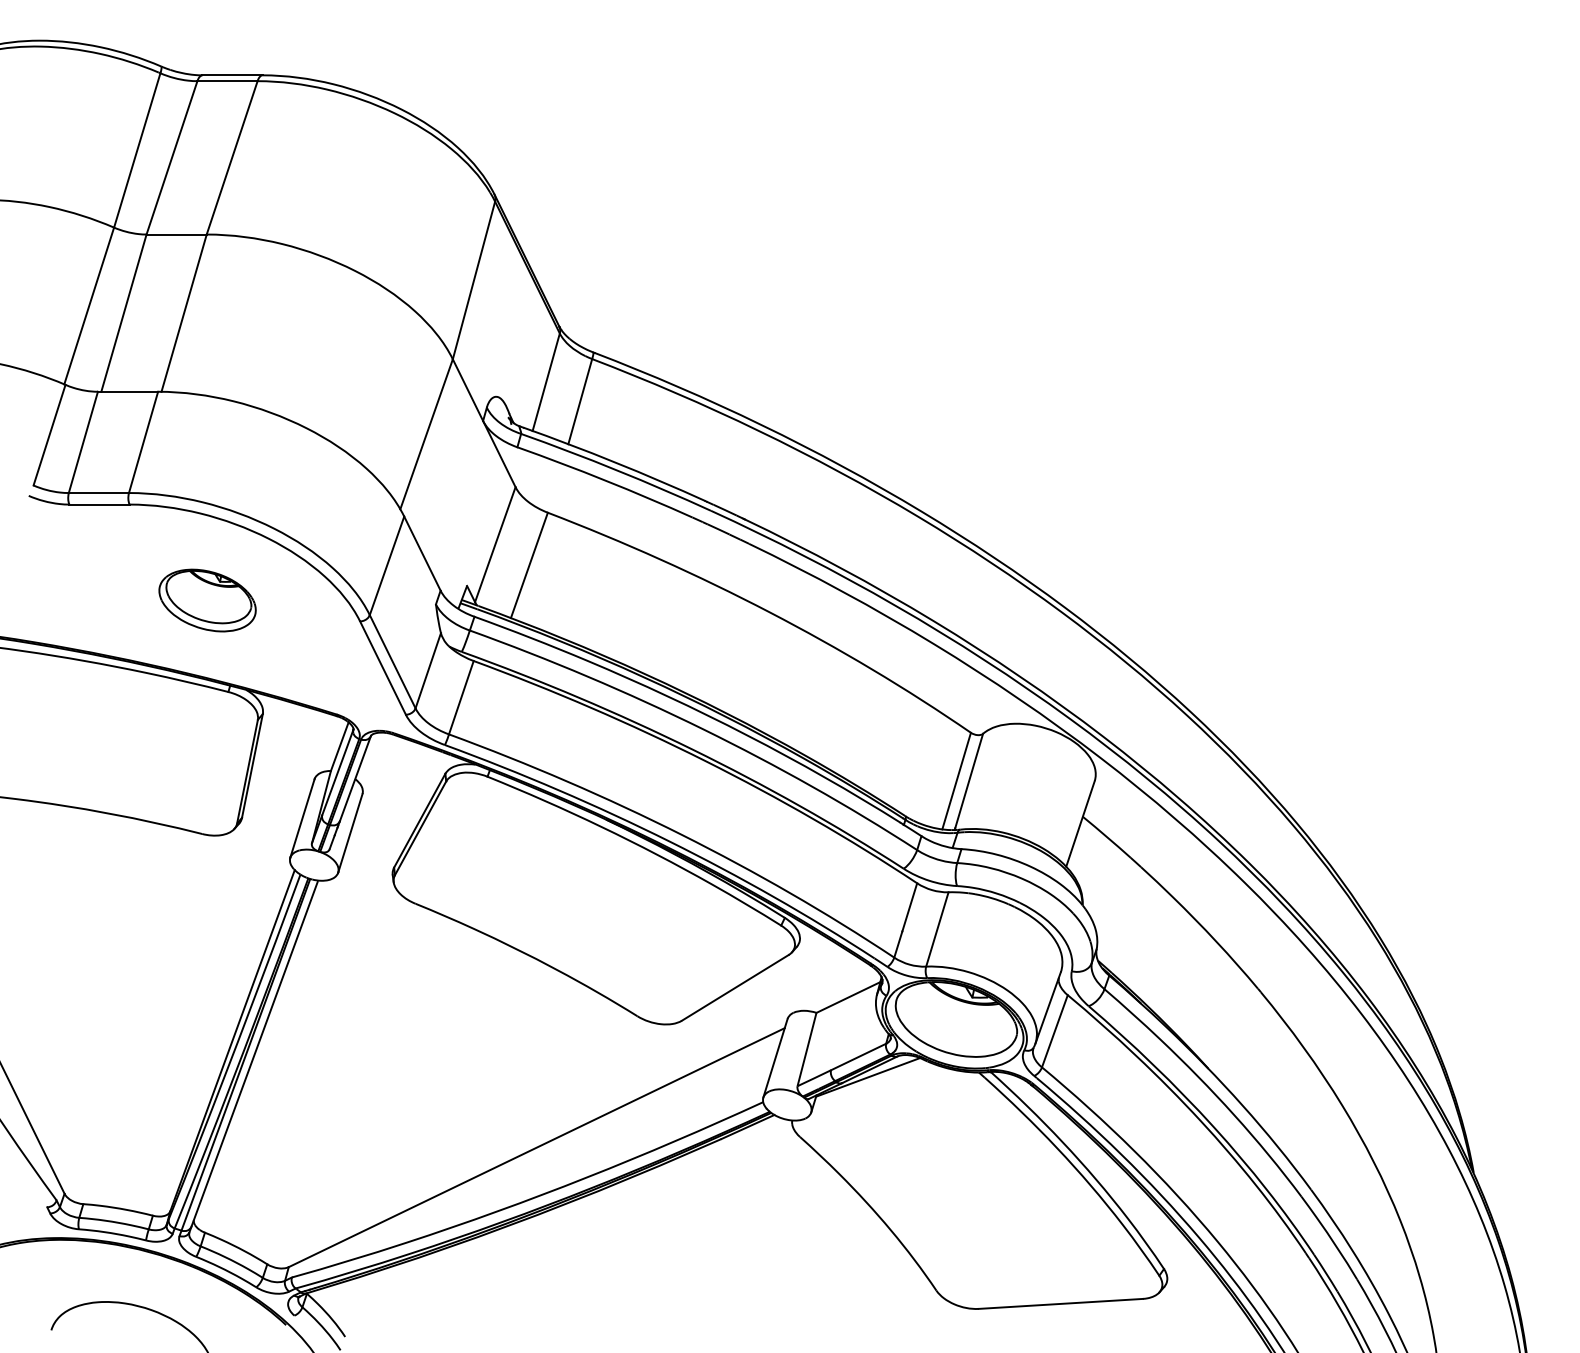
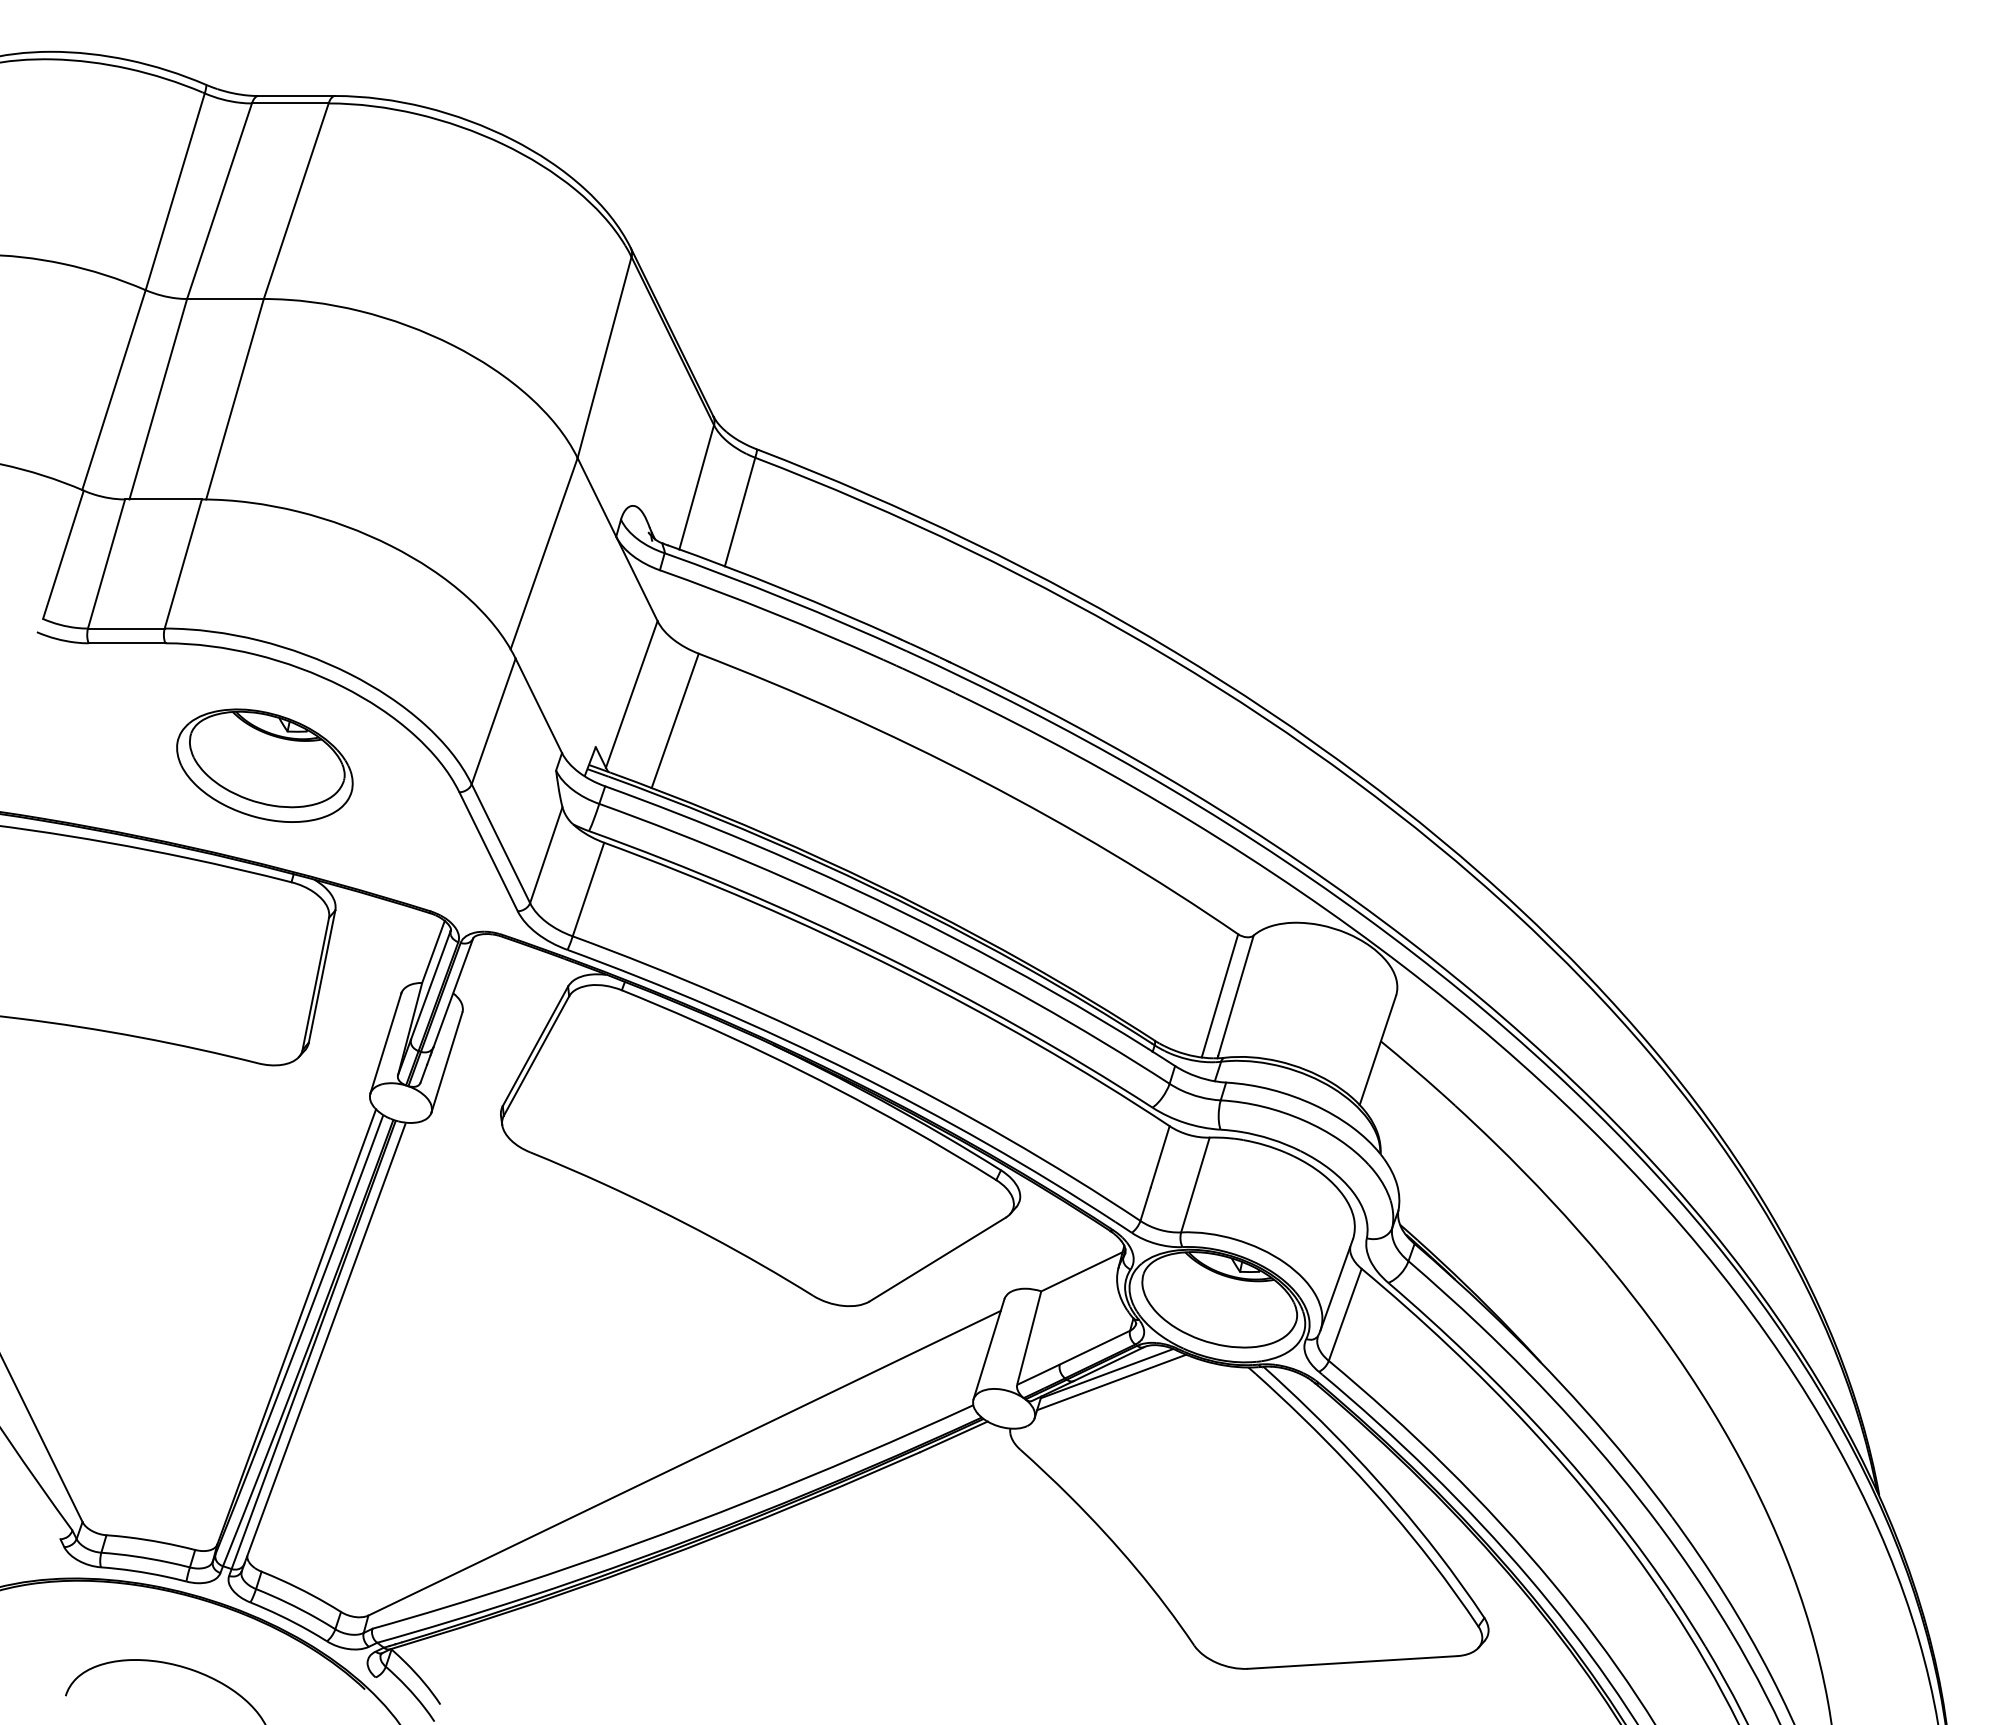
part: (207, 600) -> (264, 765), size x1.43
line: (871, 1084) -> (1111, 1382), added

